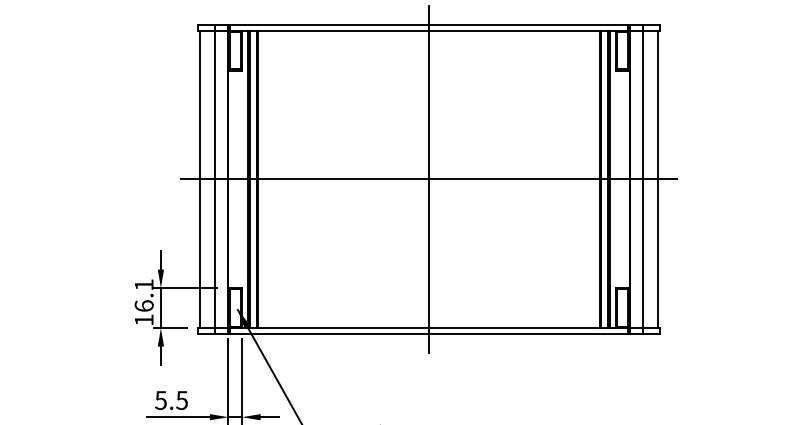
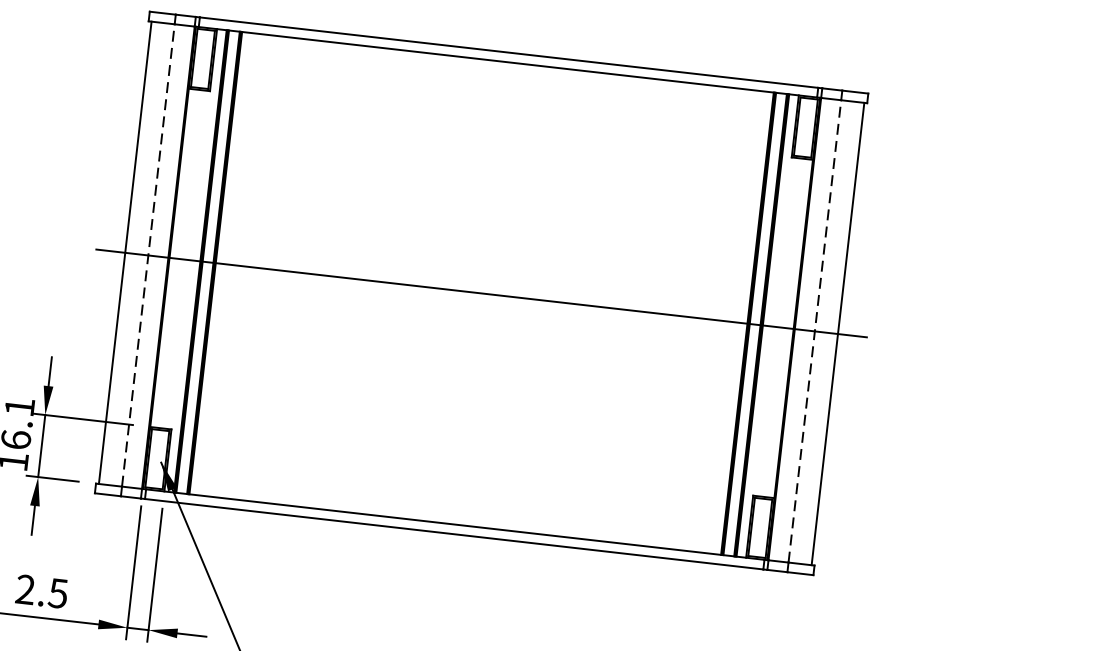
line: (214, 179) -> (147, 255), solid -> dashed
line: (429, 179) -> (482, 293), removed
line: (643, 179) -> (815, 331), solid -> dashed
text: (160, 399) -> (24, 588), 5.5 -> 2.5

